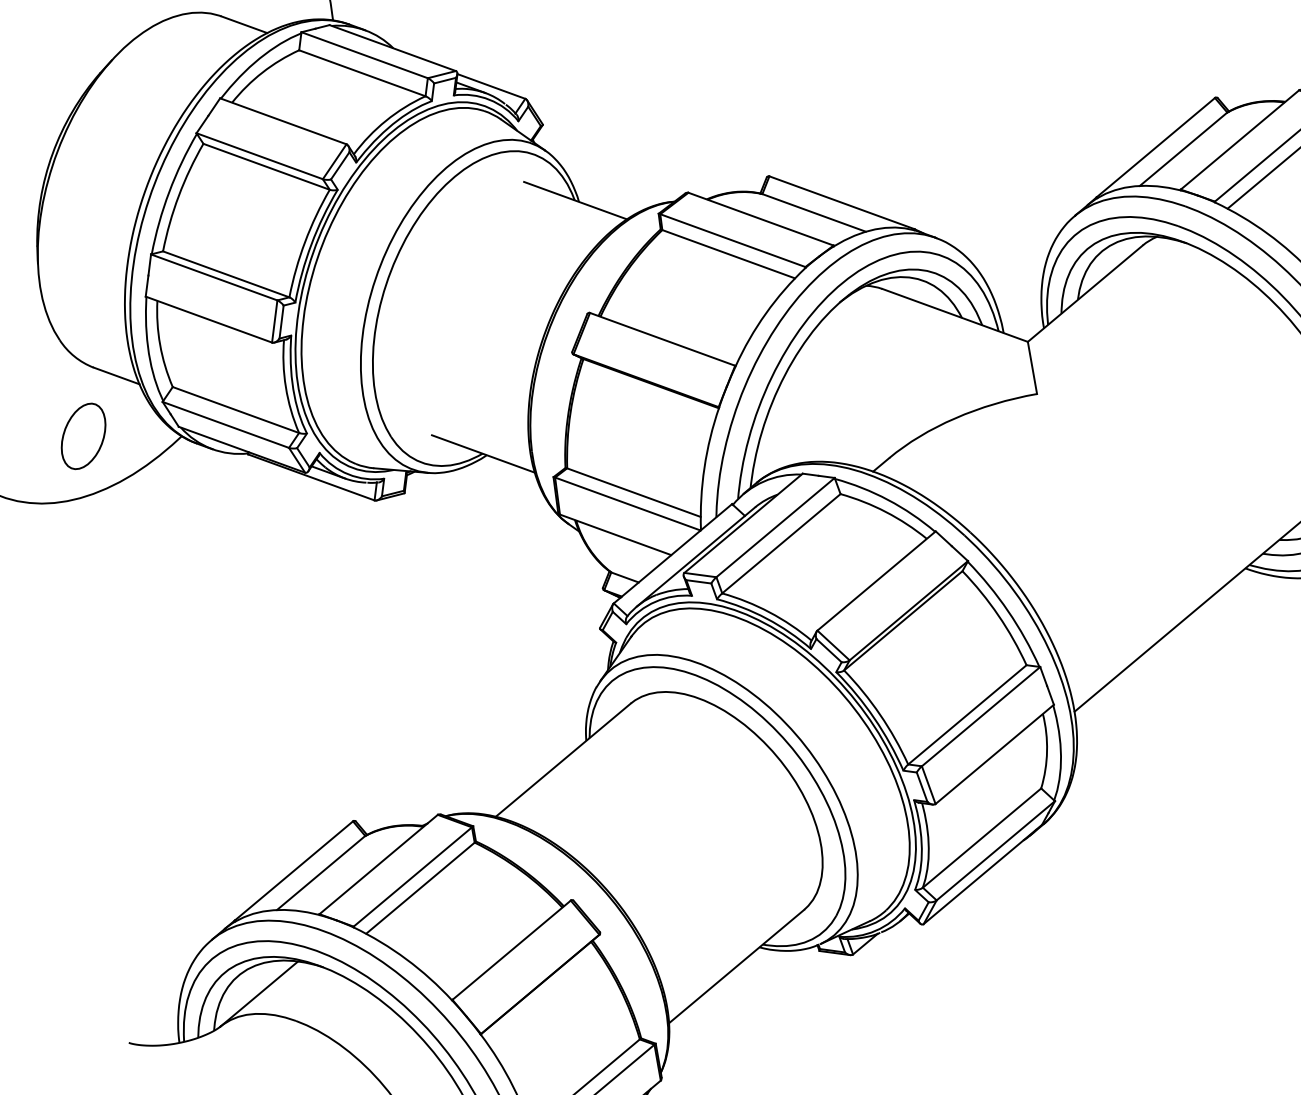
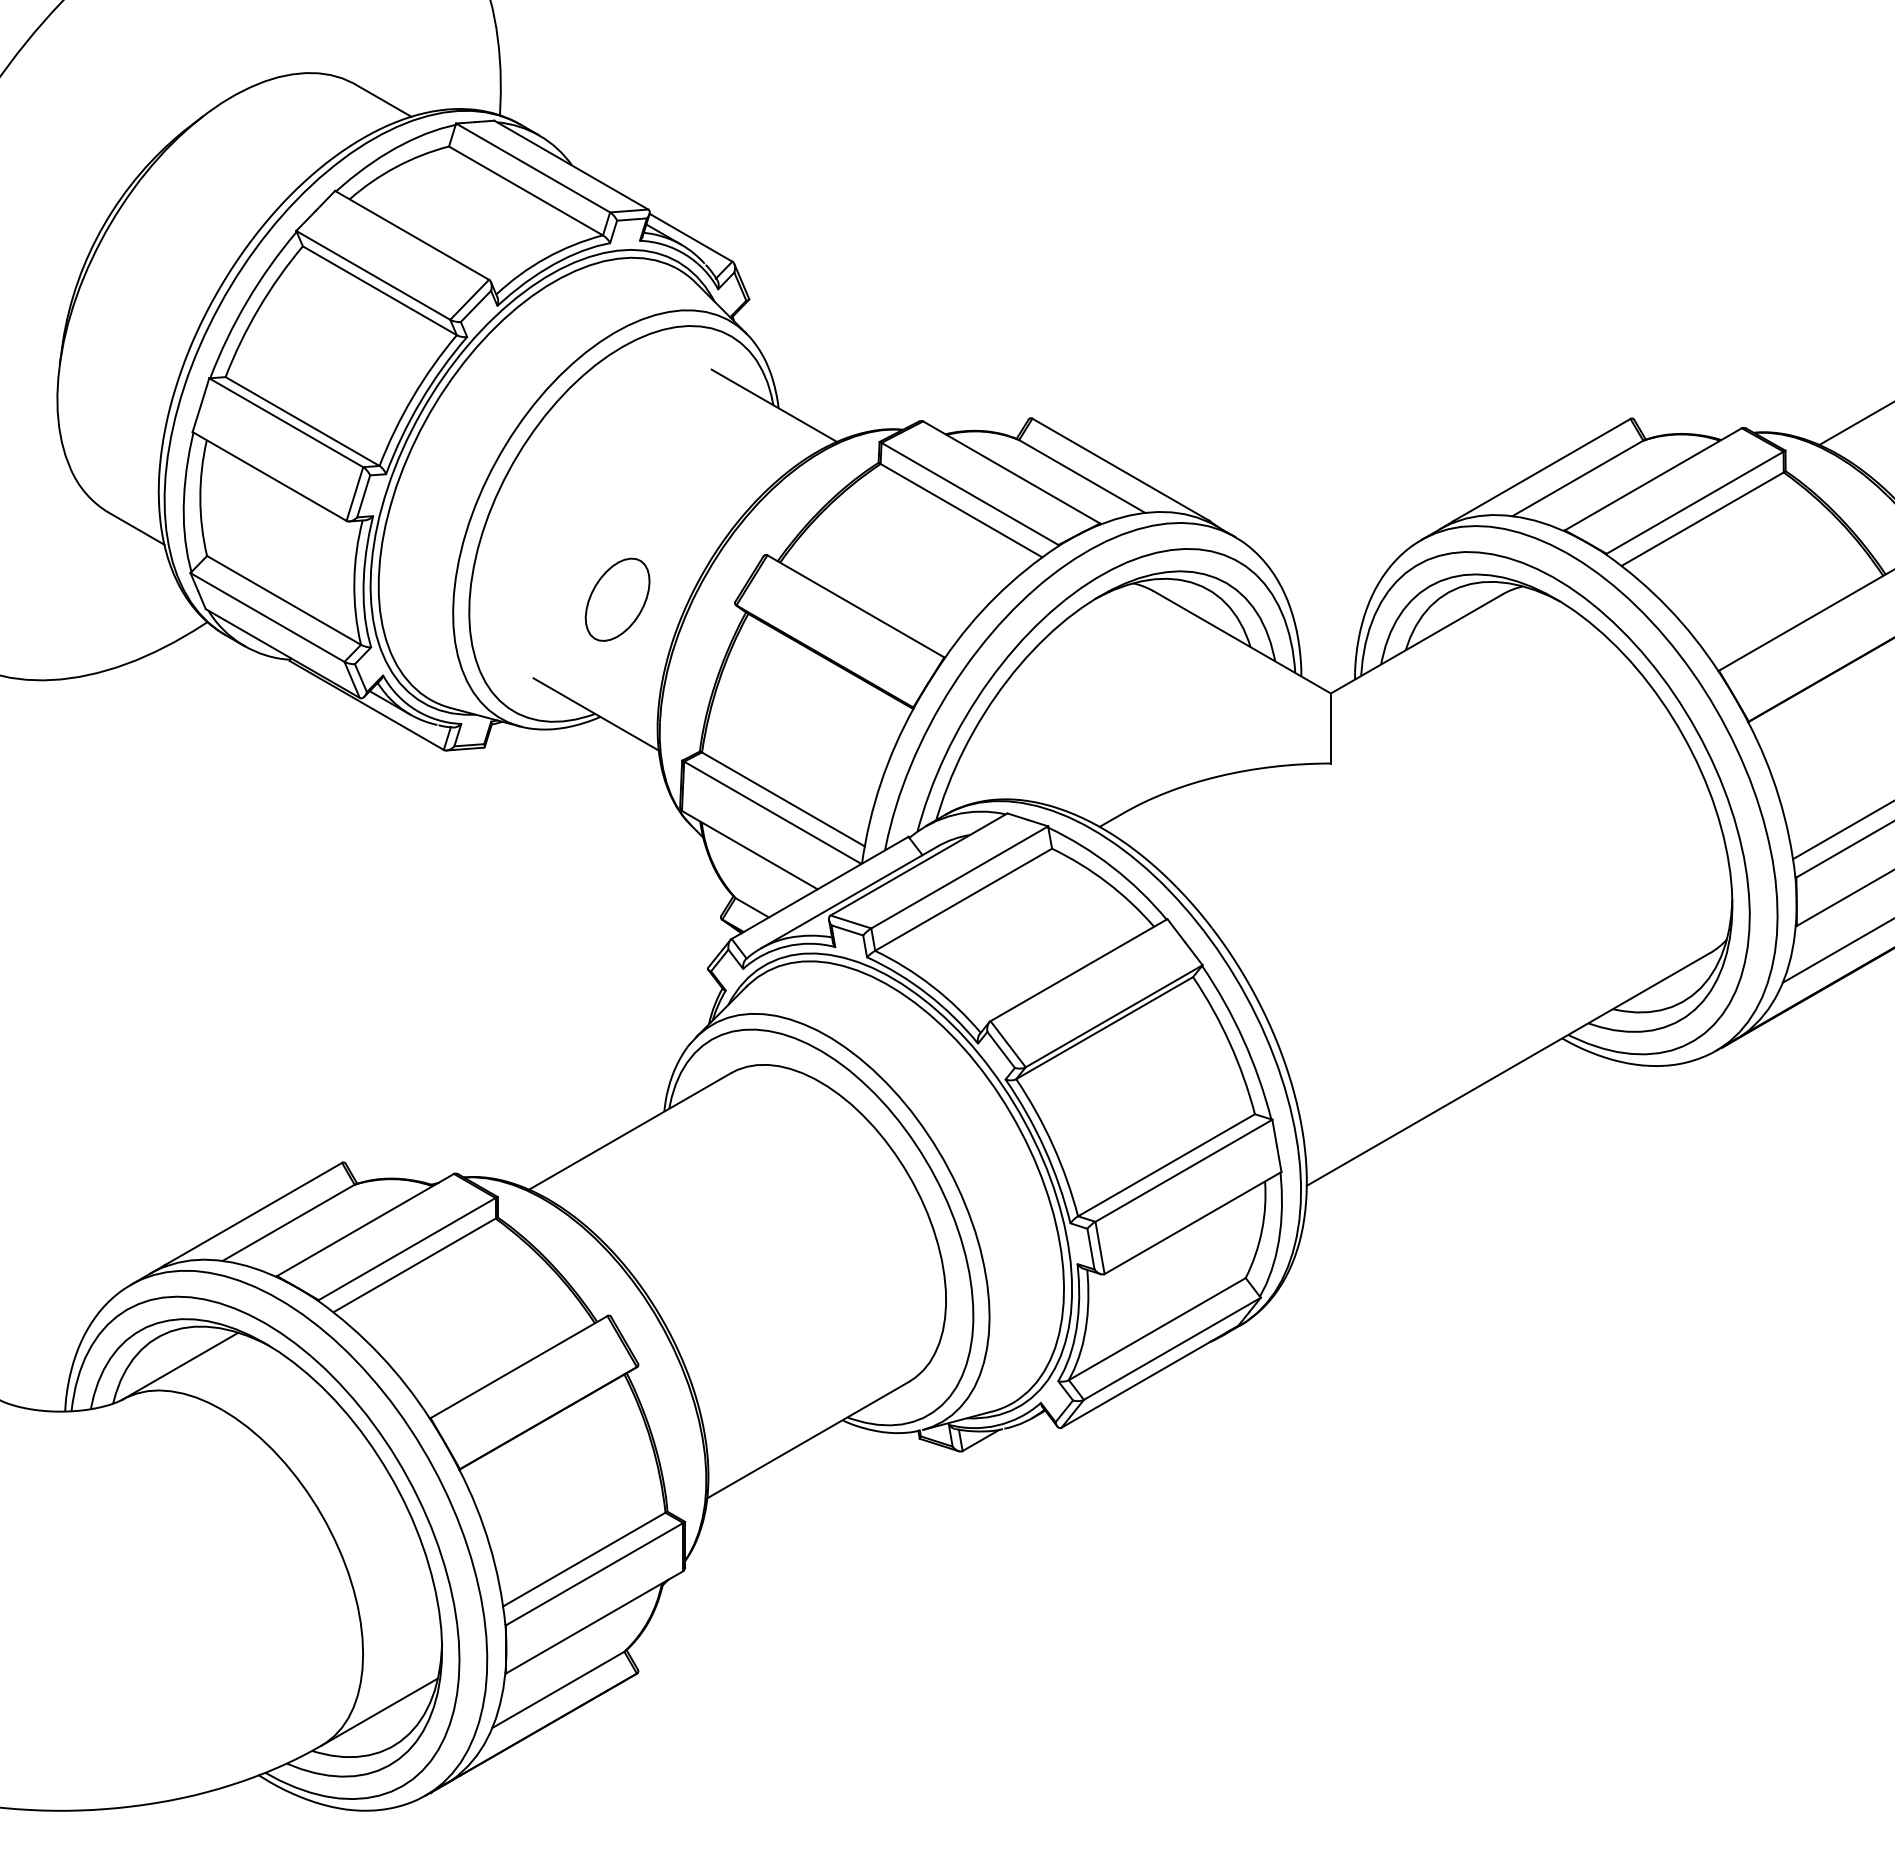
part: (83, 436) -> (617, 599), moved

